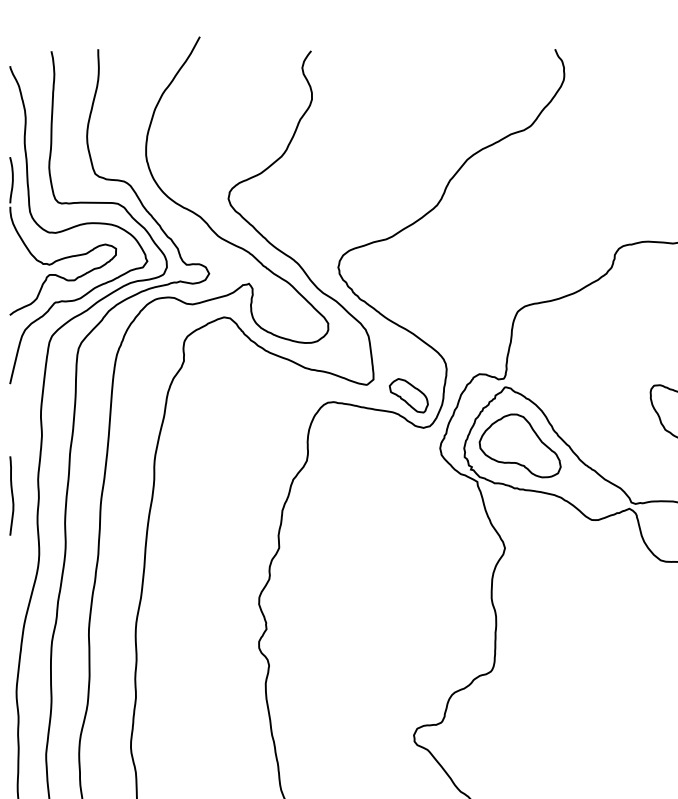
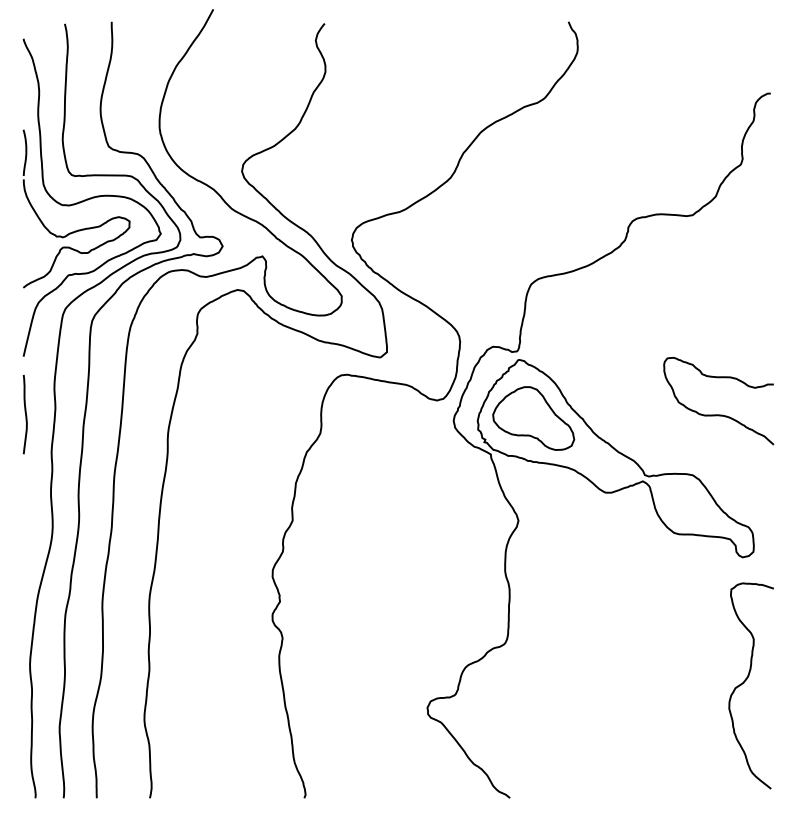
part: (409, 394) -> (422, 367), removed
curve: (12, 495) -> (25, 414), moved

